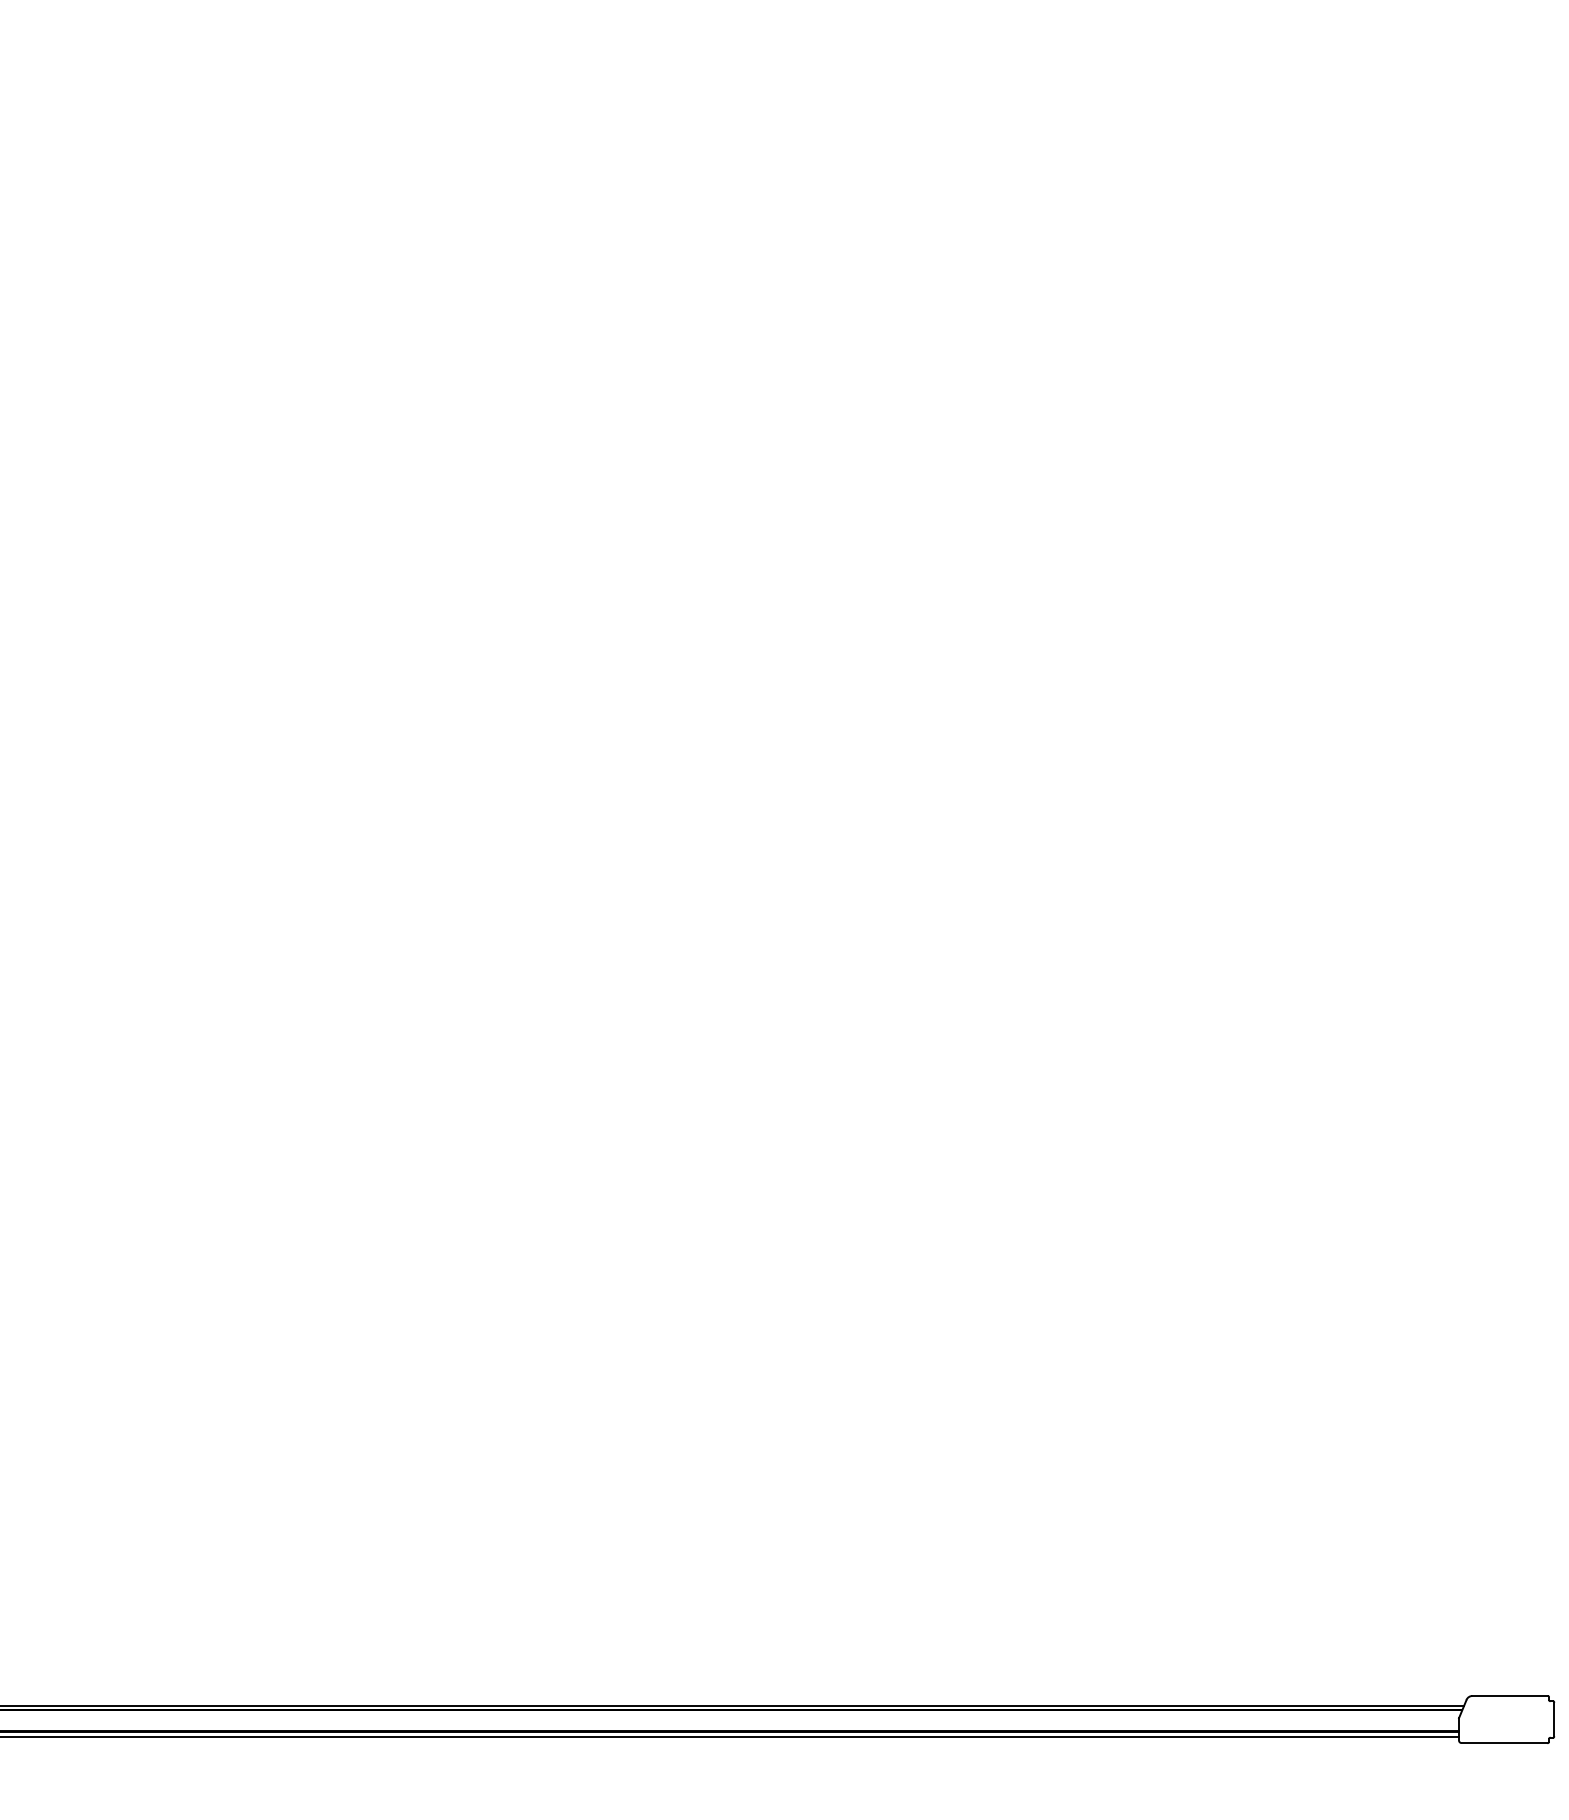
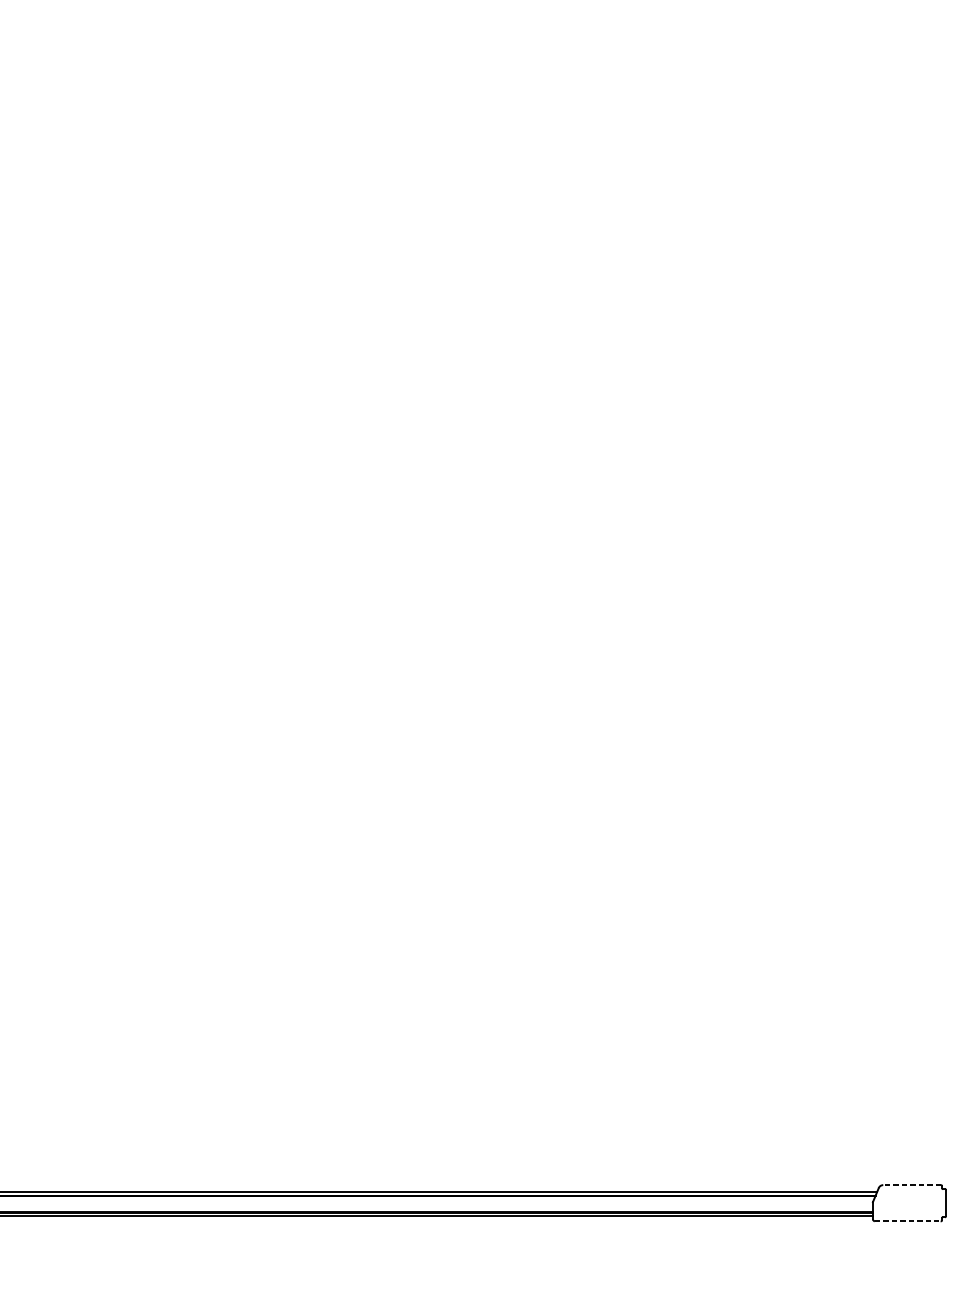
line: (1510, 1695) -> (912, 1184), solid -> dashed
line: (1504, 1743) -> (907, 1221), solid -> dashed

